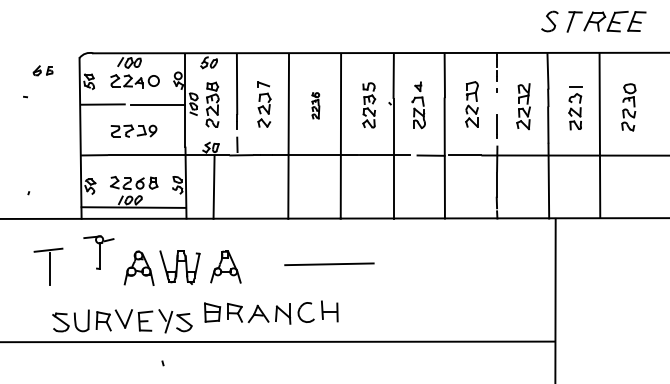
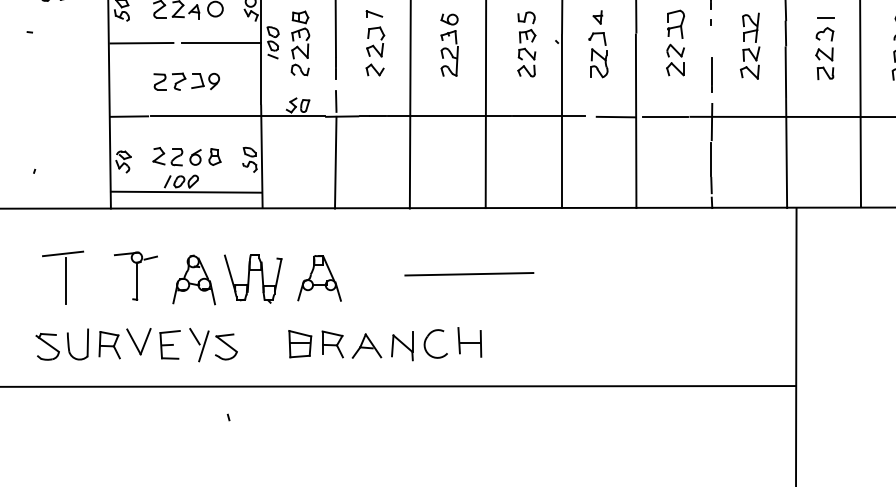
part: (315, 105) -> (449, 44), size x1.67
line: (213, 186) -> (334, 161), moved
part: (98, 252) -> (135, 275), moved
part: (122, 321) -> (136, 345), moved

